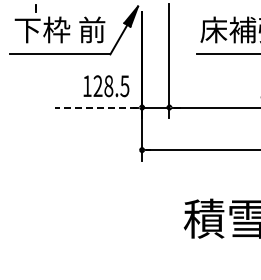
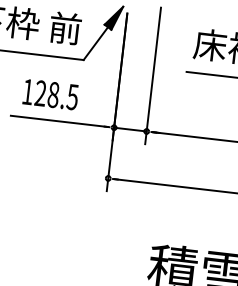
text: (106, 86) -> (50, 94), moved
line: (96, 107) -> (59, 121), dashed -> solid

